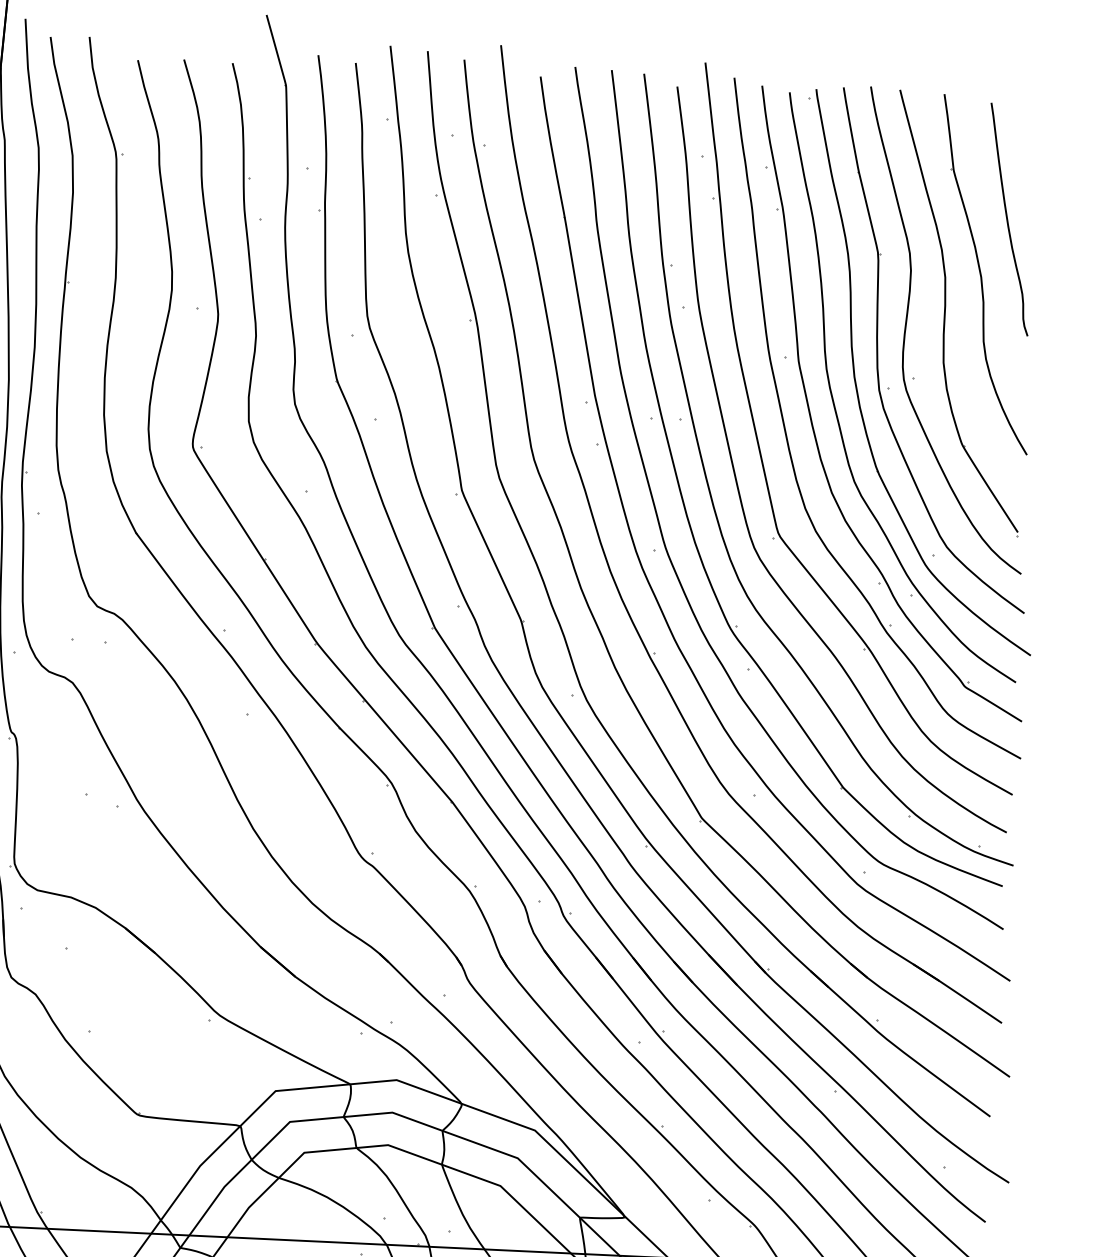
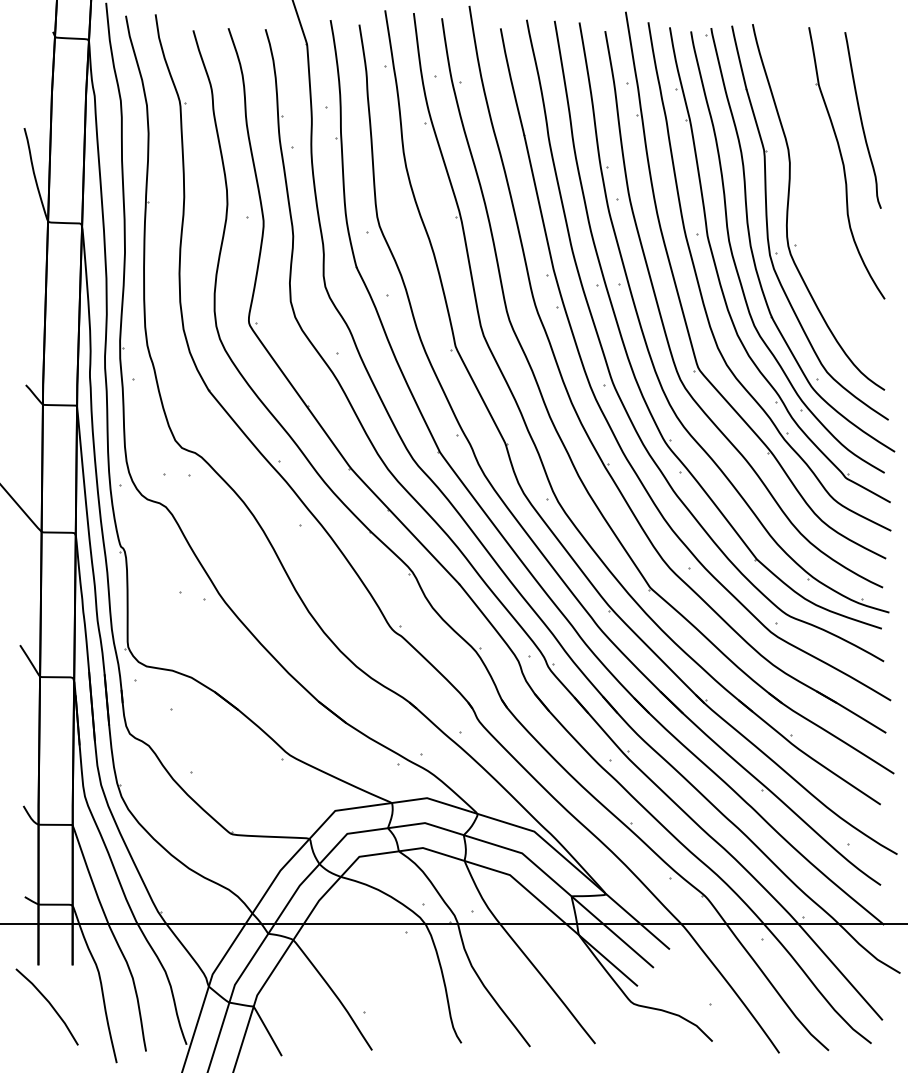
part: (946, 313) -> (818, 194), removed

